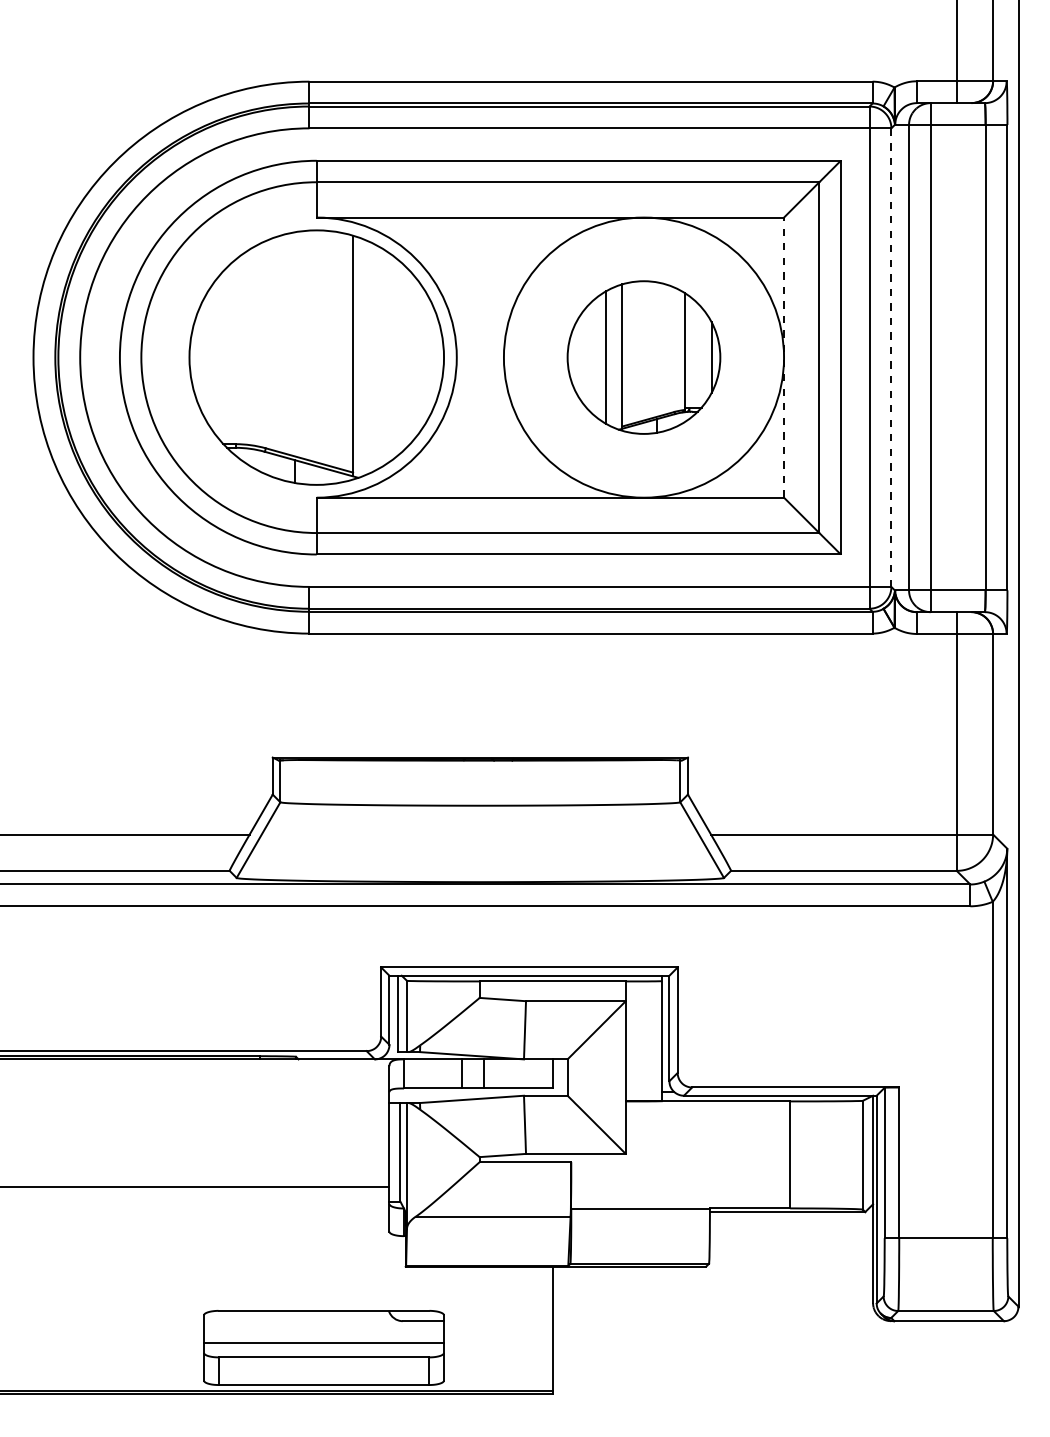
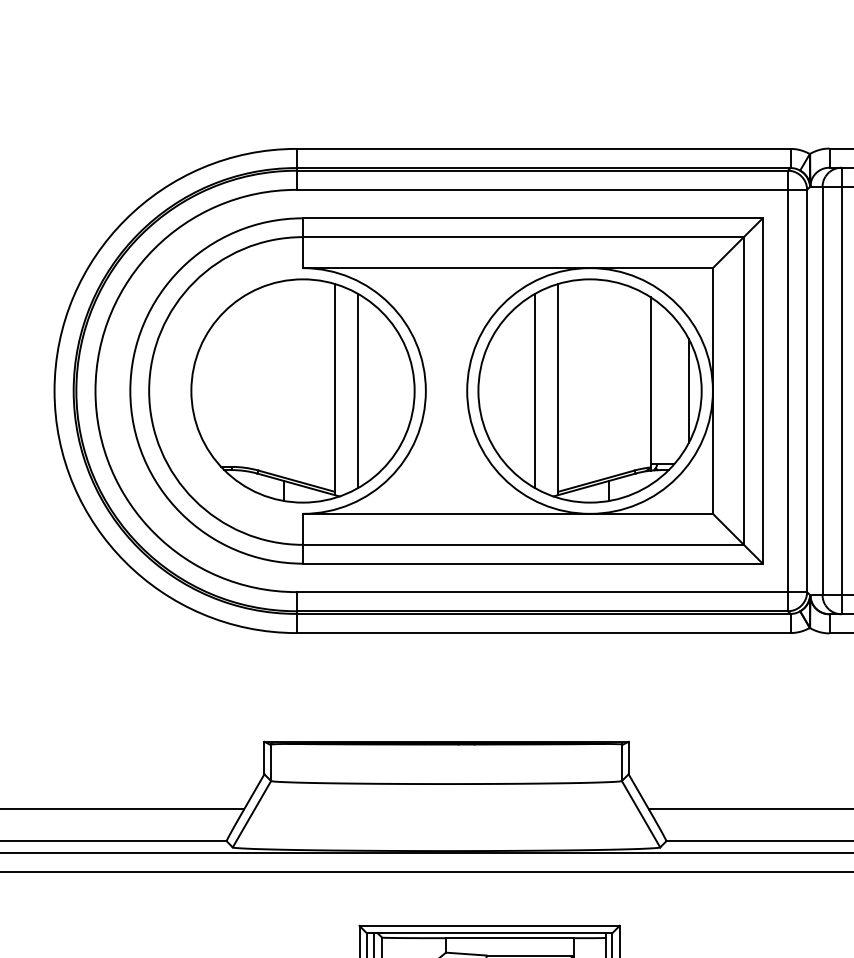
line: (379, 357) -> (358, 390), added
part: (643, 357) -> (589, 390), size x1.67
line: (784, 357) -> (713, 390), dashed -> solid
line: (891, 357) -> (807, 390), dashed -> solid

